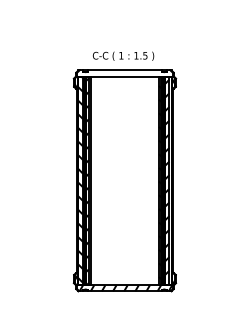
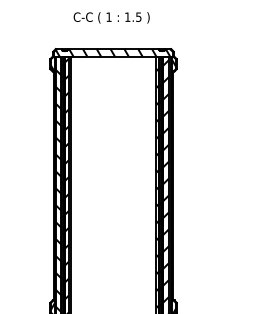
text: (123, 55) -> (111, 16), moved
hatch: (124, 73) -> (112, 52), added

